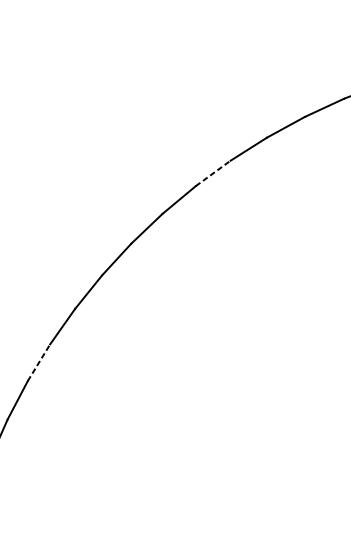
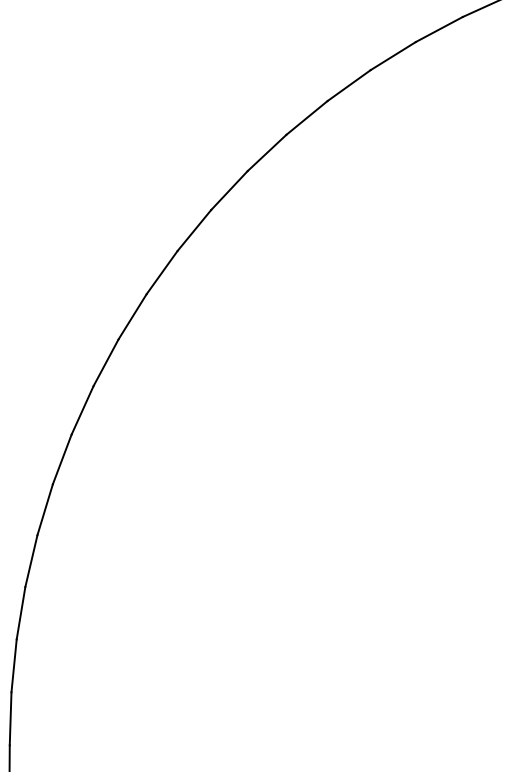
line: (213, 173) -> (267, 152), dashed -> solid
line: (38, 362) -> (82, 410), dashed -> solid

